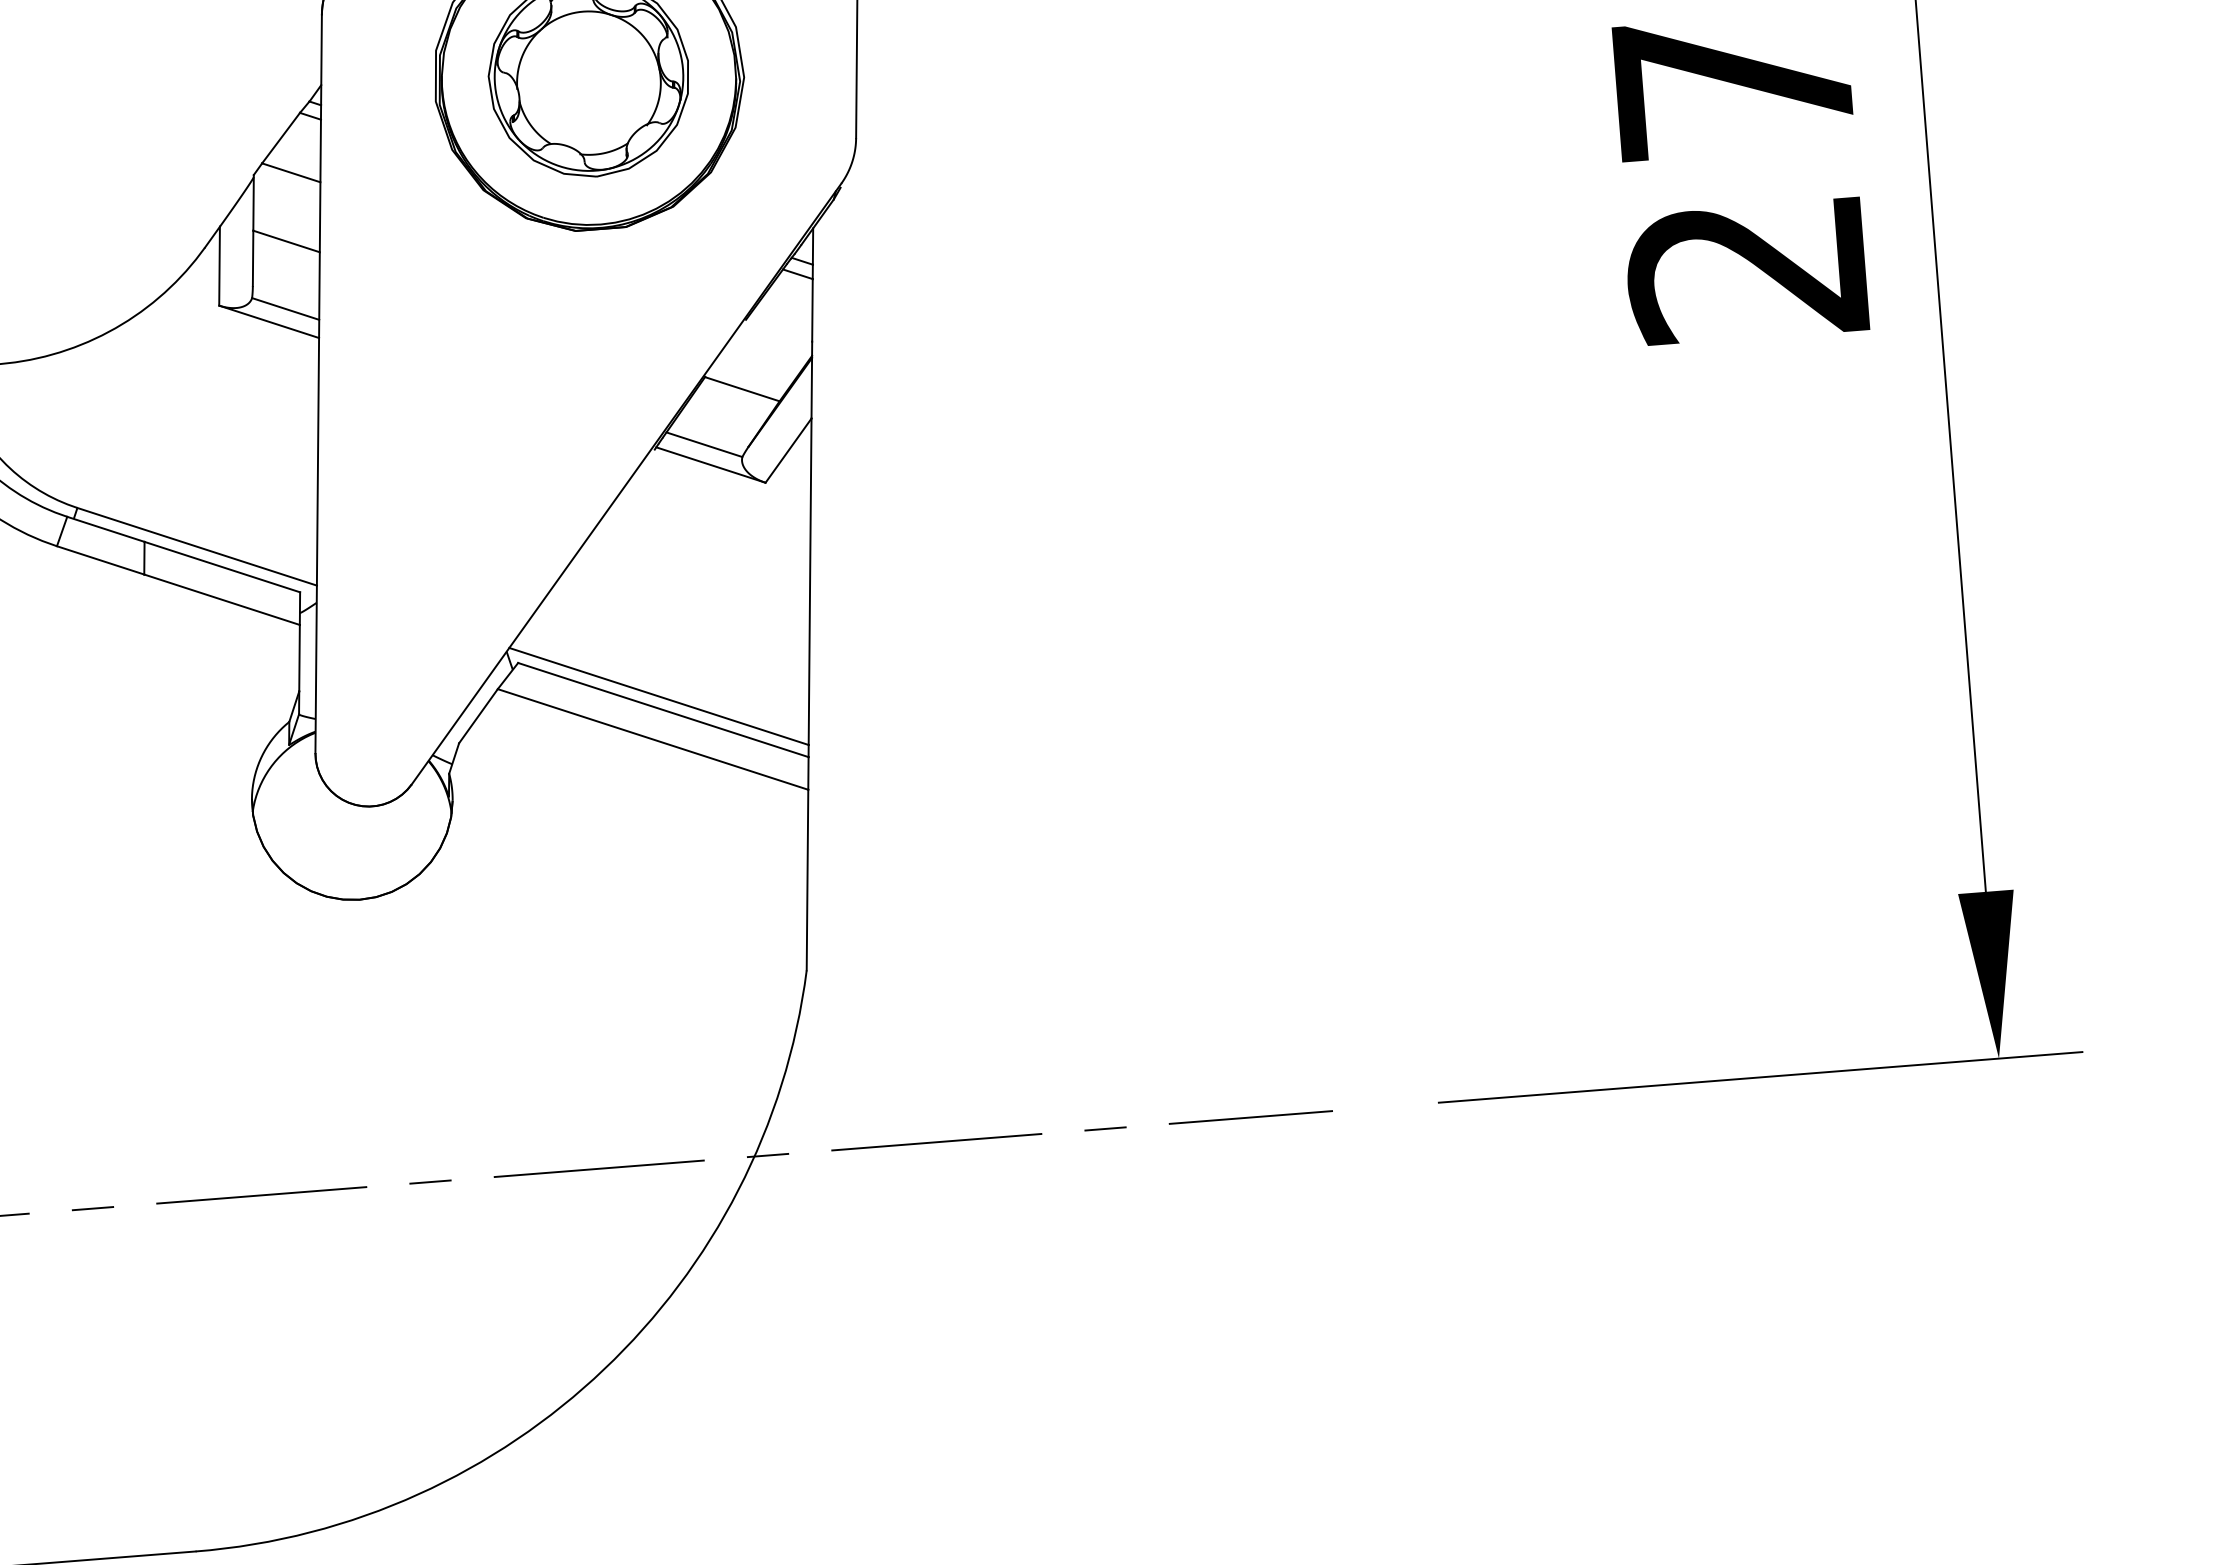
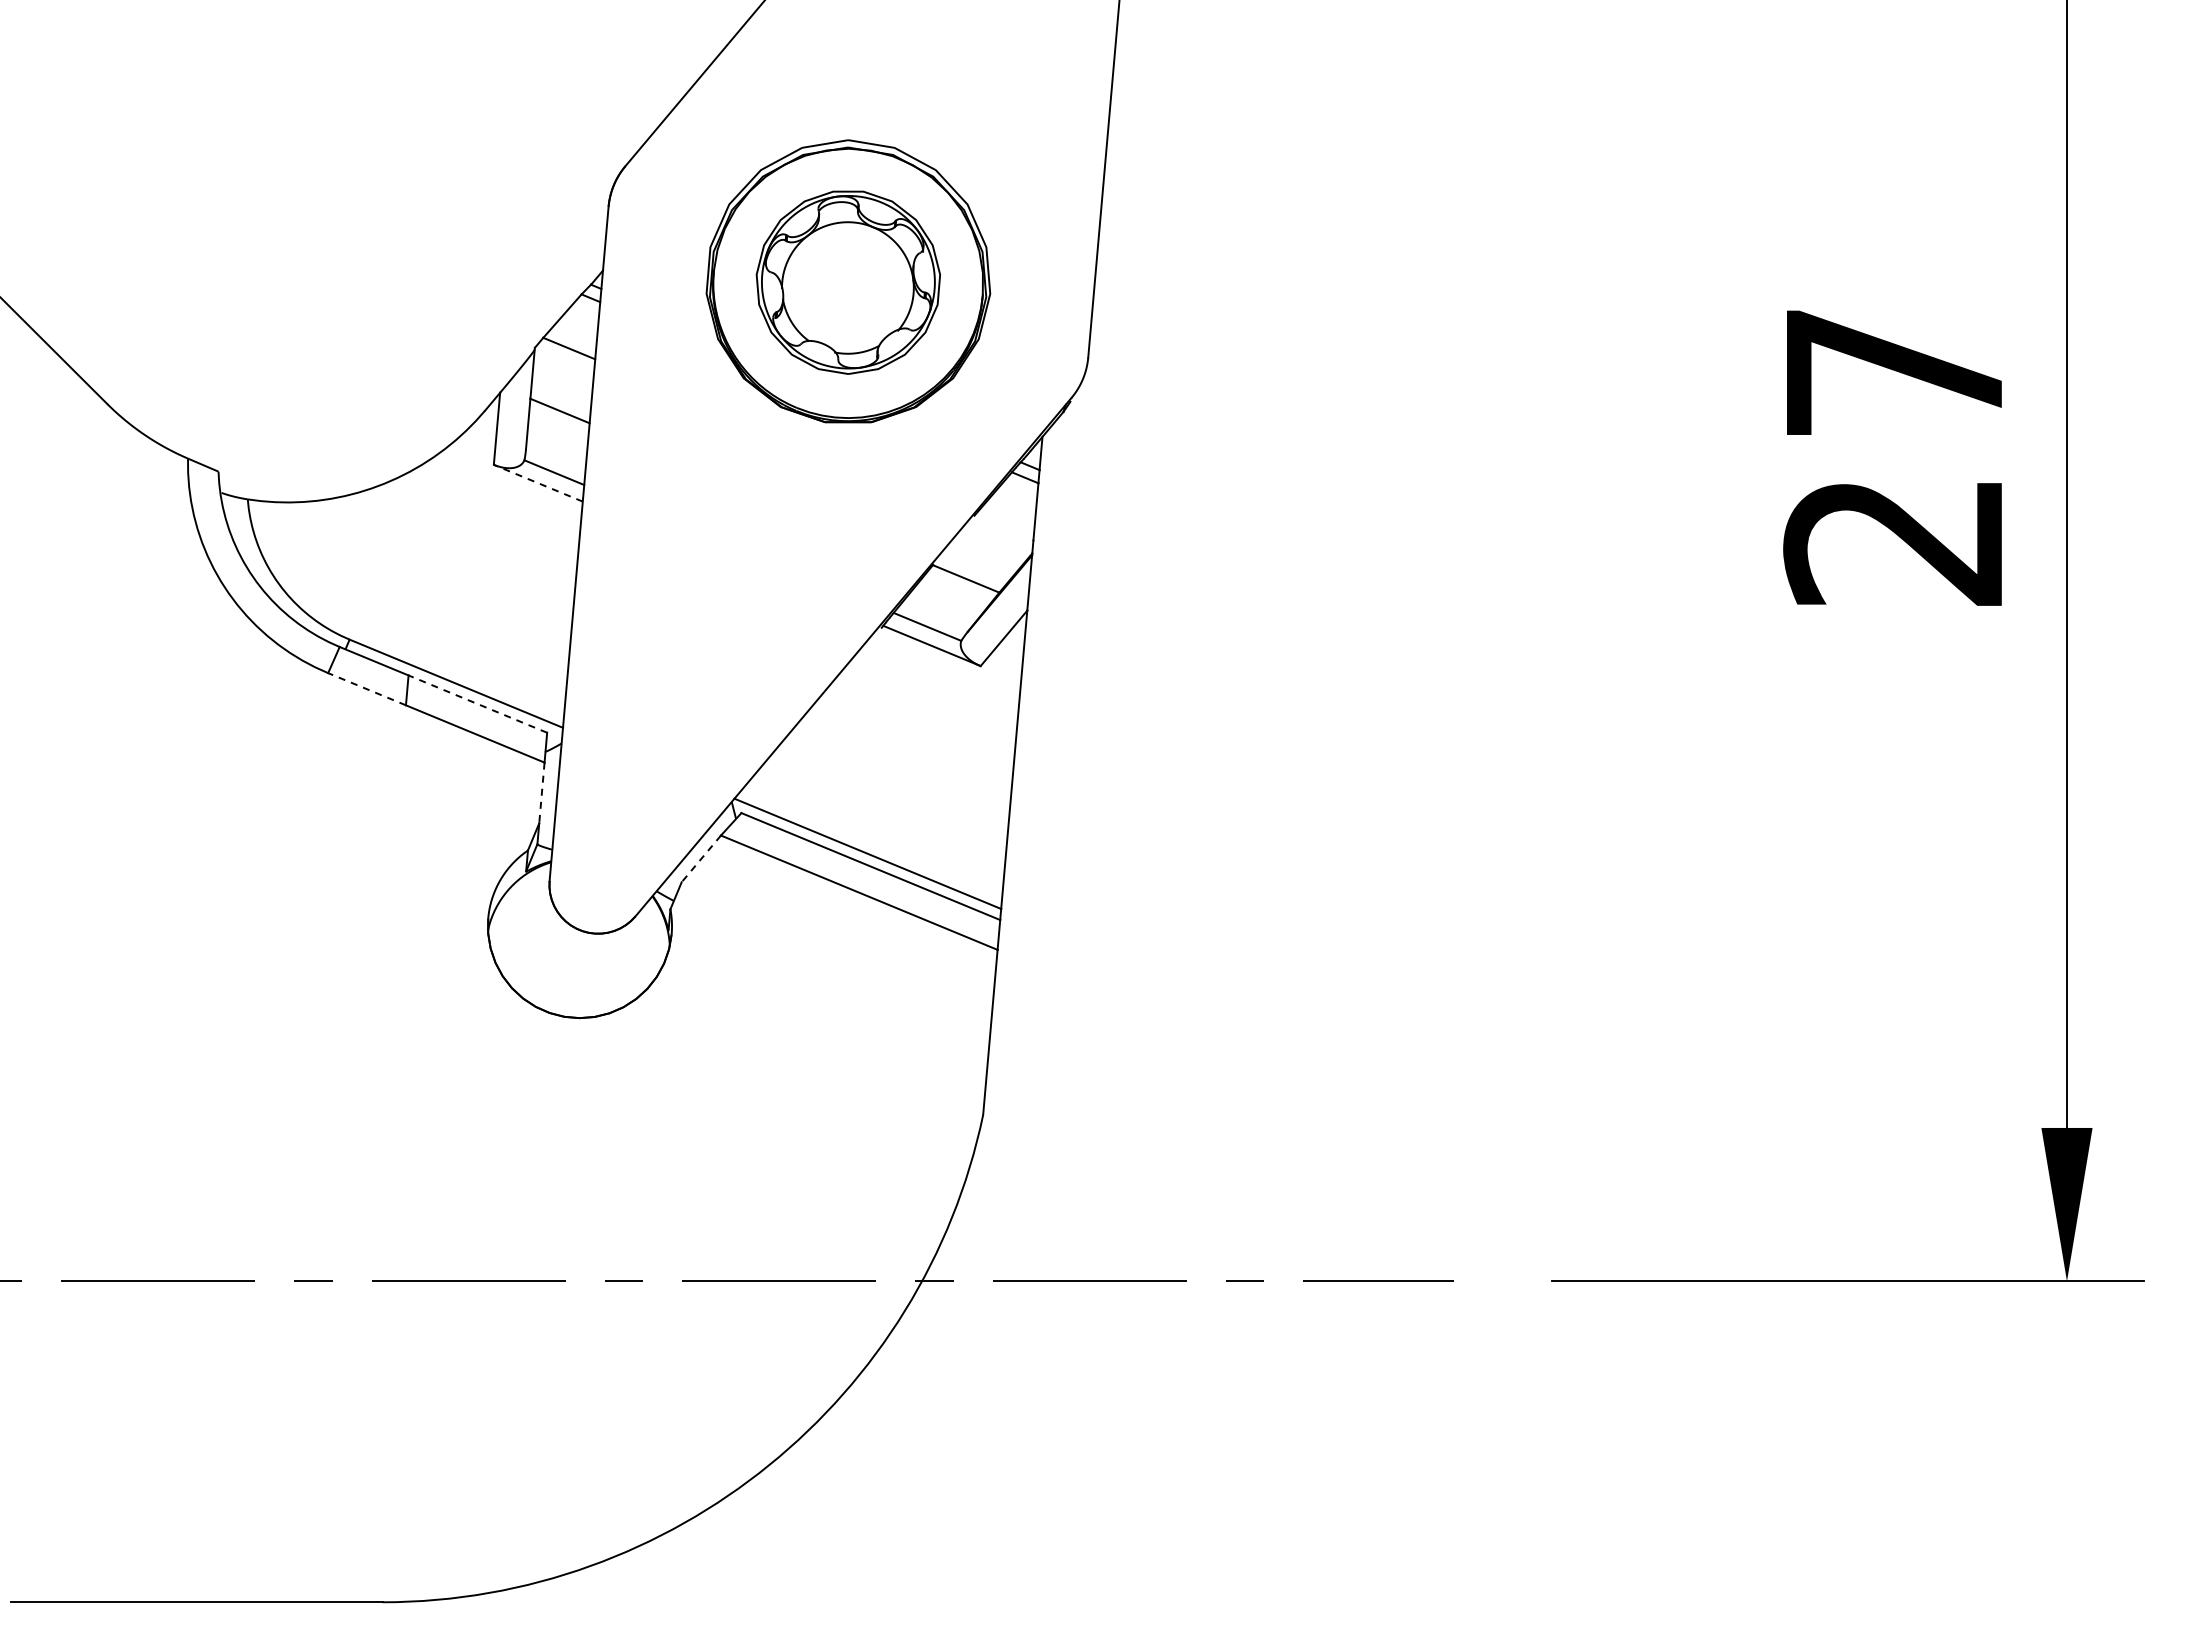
line: (268, 322) -> (537, 483), solid -> dashed
line: (100, 560) -> (366, 689), solid -> dashed
line: (221, 567) -> (477, 704), solid -> dashed
line: (299, 658) -> (541, 793), solid -> dashed
line: (478, 715) -> (701, 858), solid -> dashed

